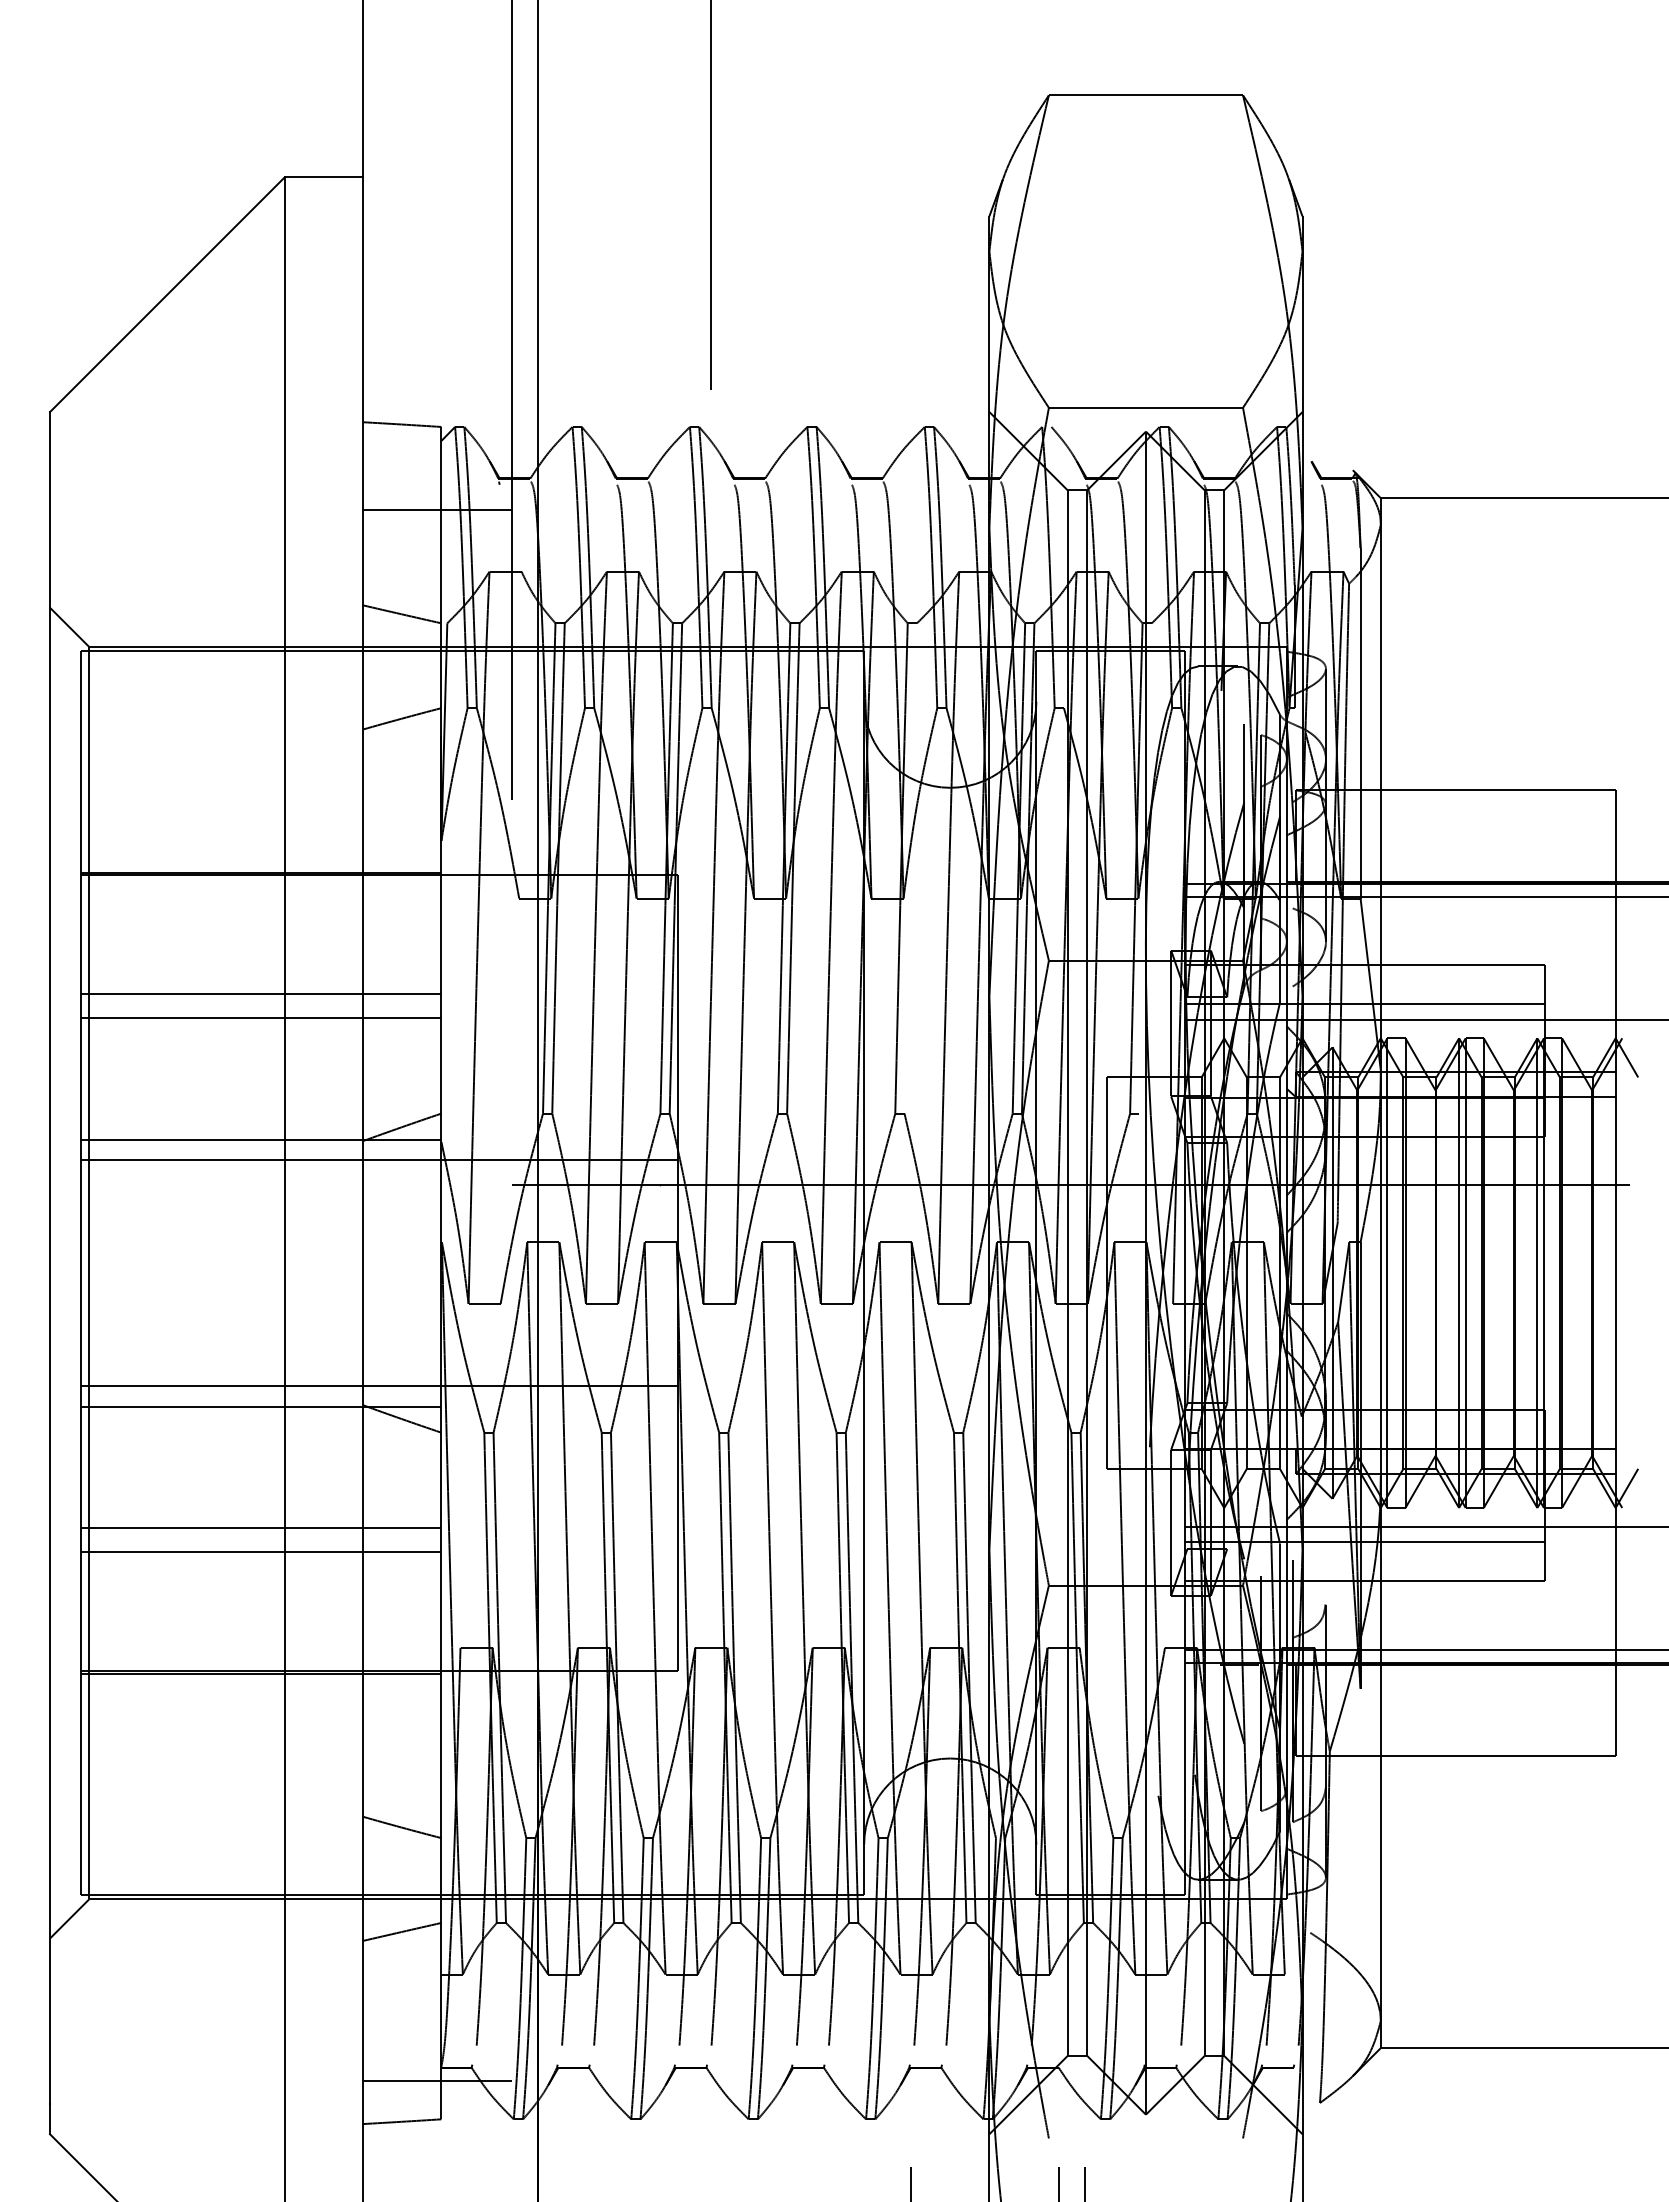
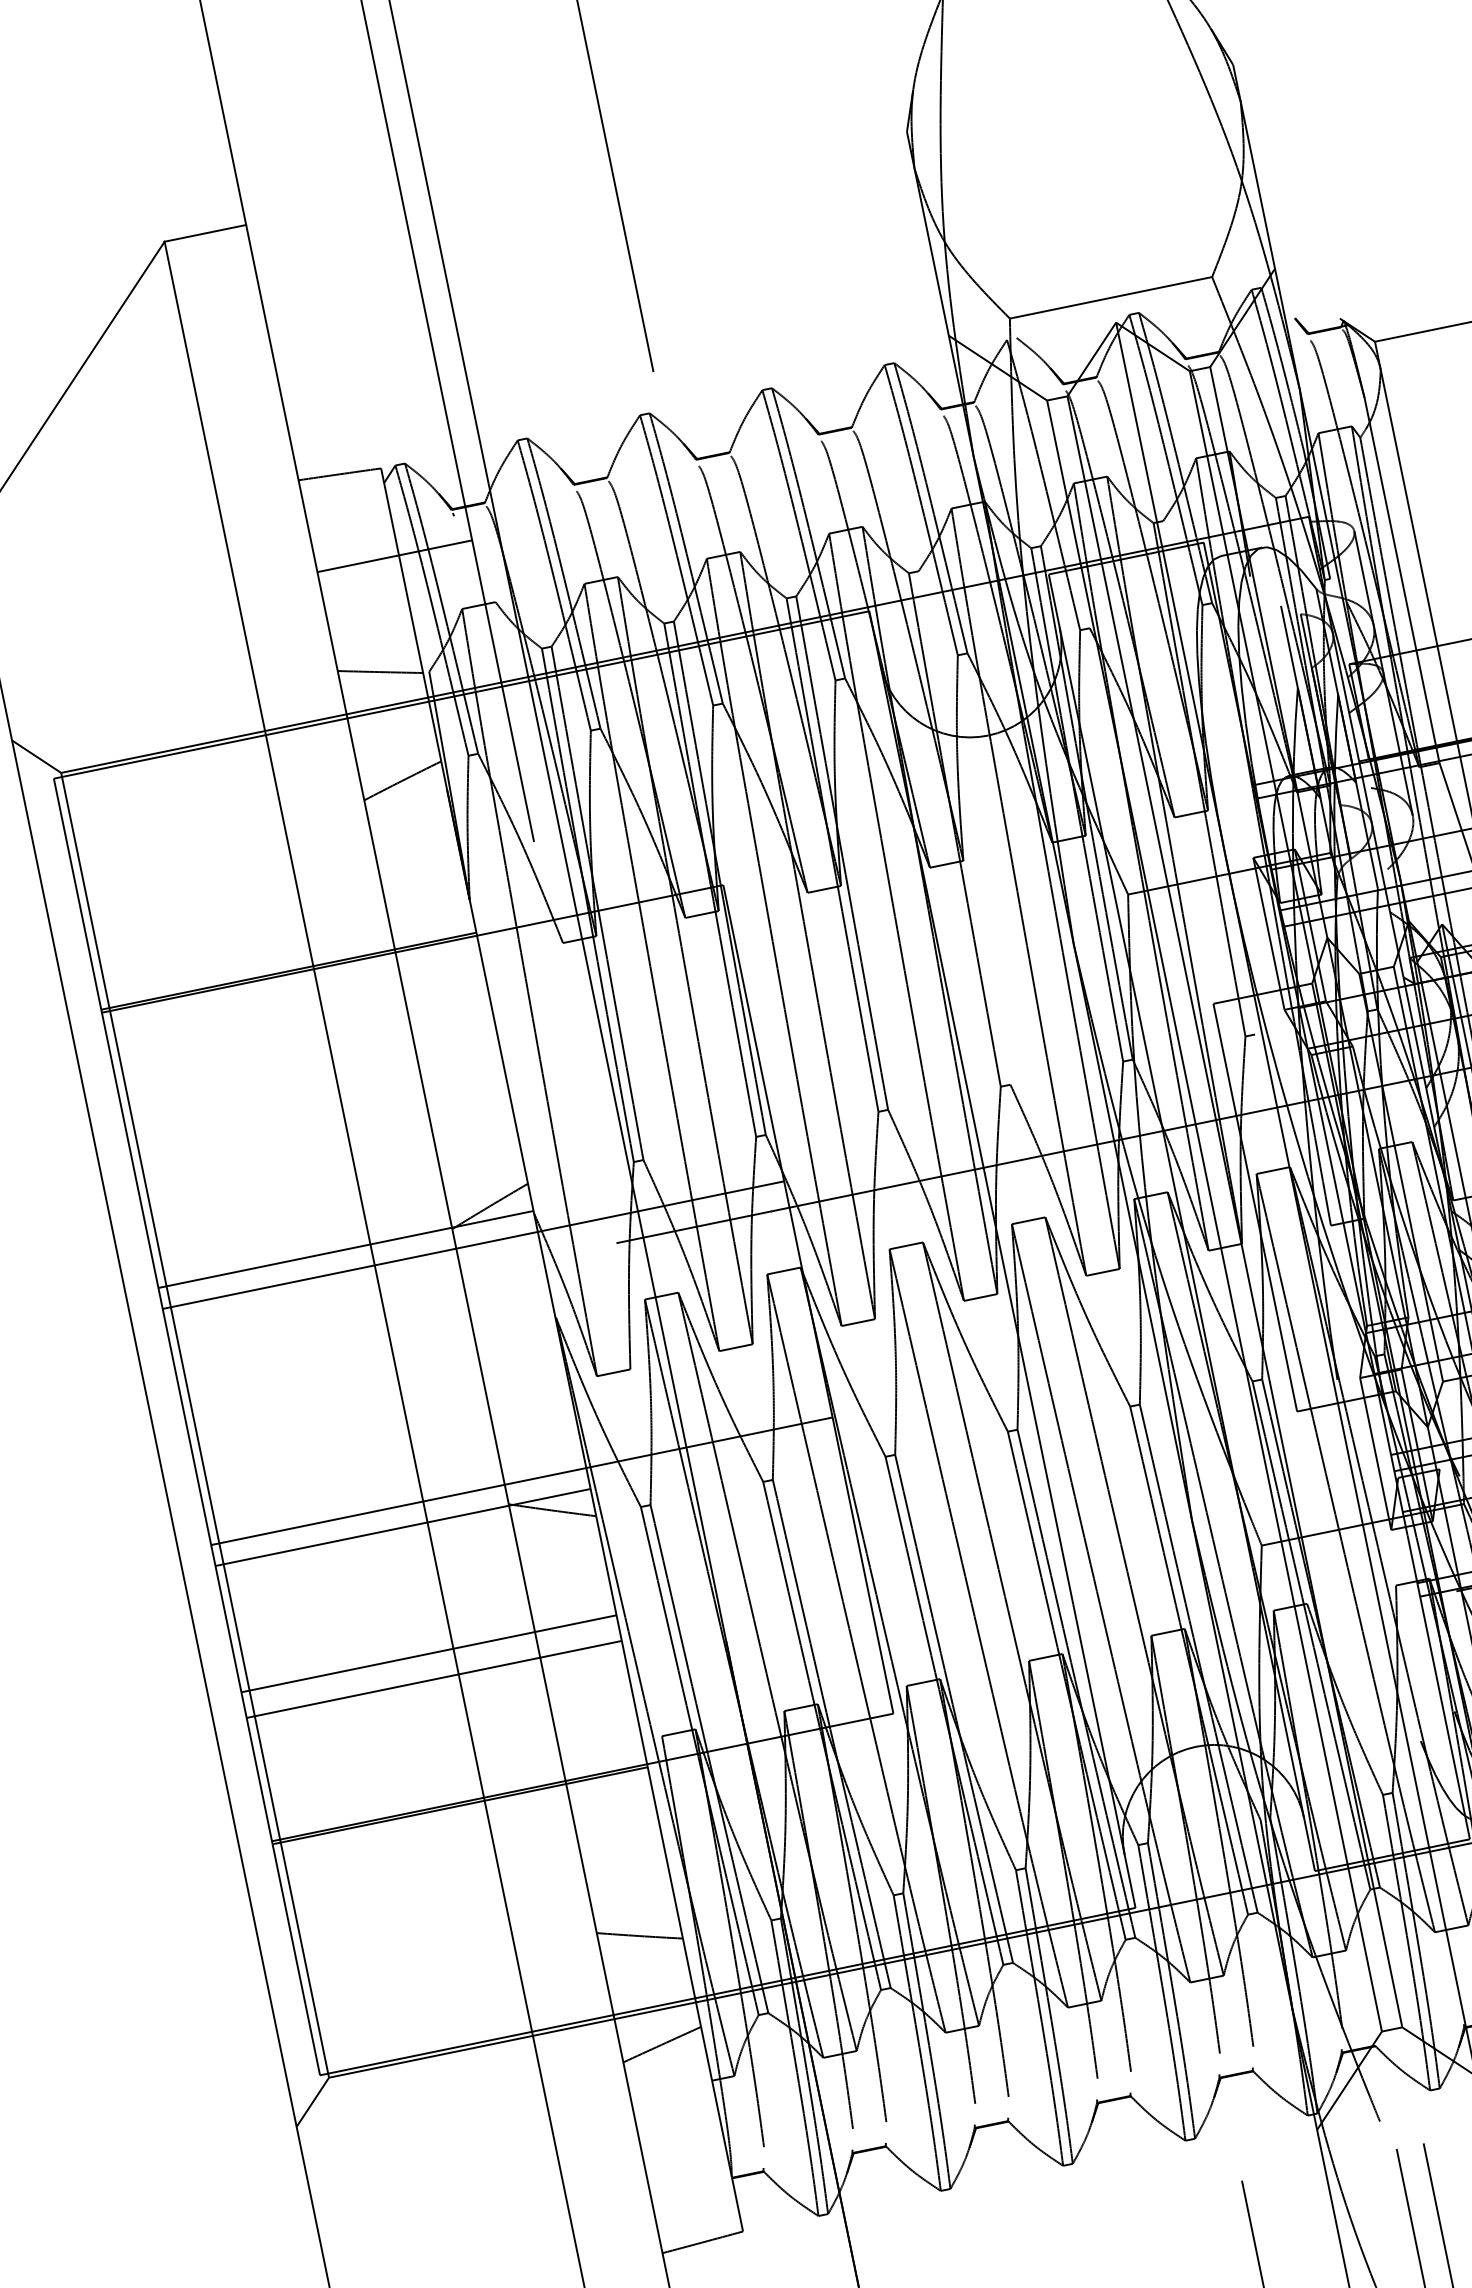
line: (261, 993) -> (314, 1097), removed
line: (261, 1018) -> (320, 1123), removed
line: (437, 2081) -> (730, 2192), removed

